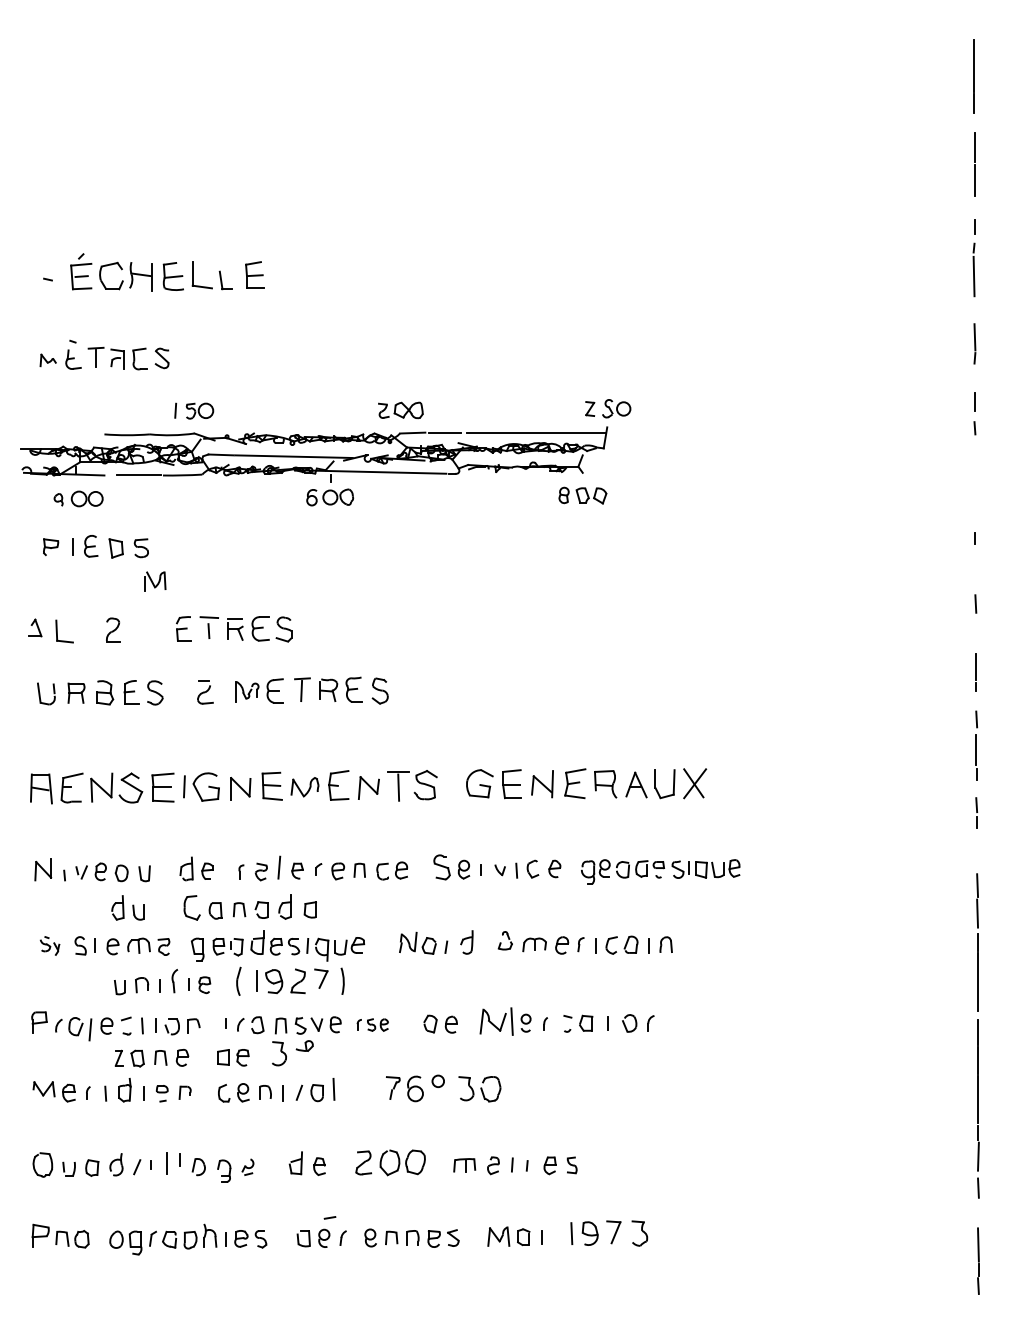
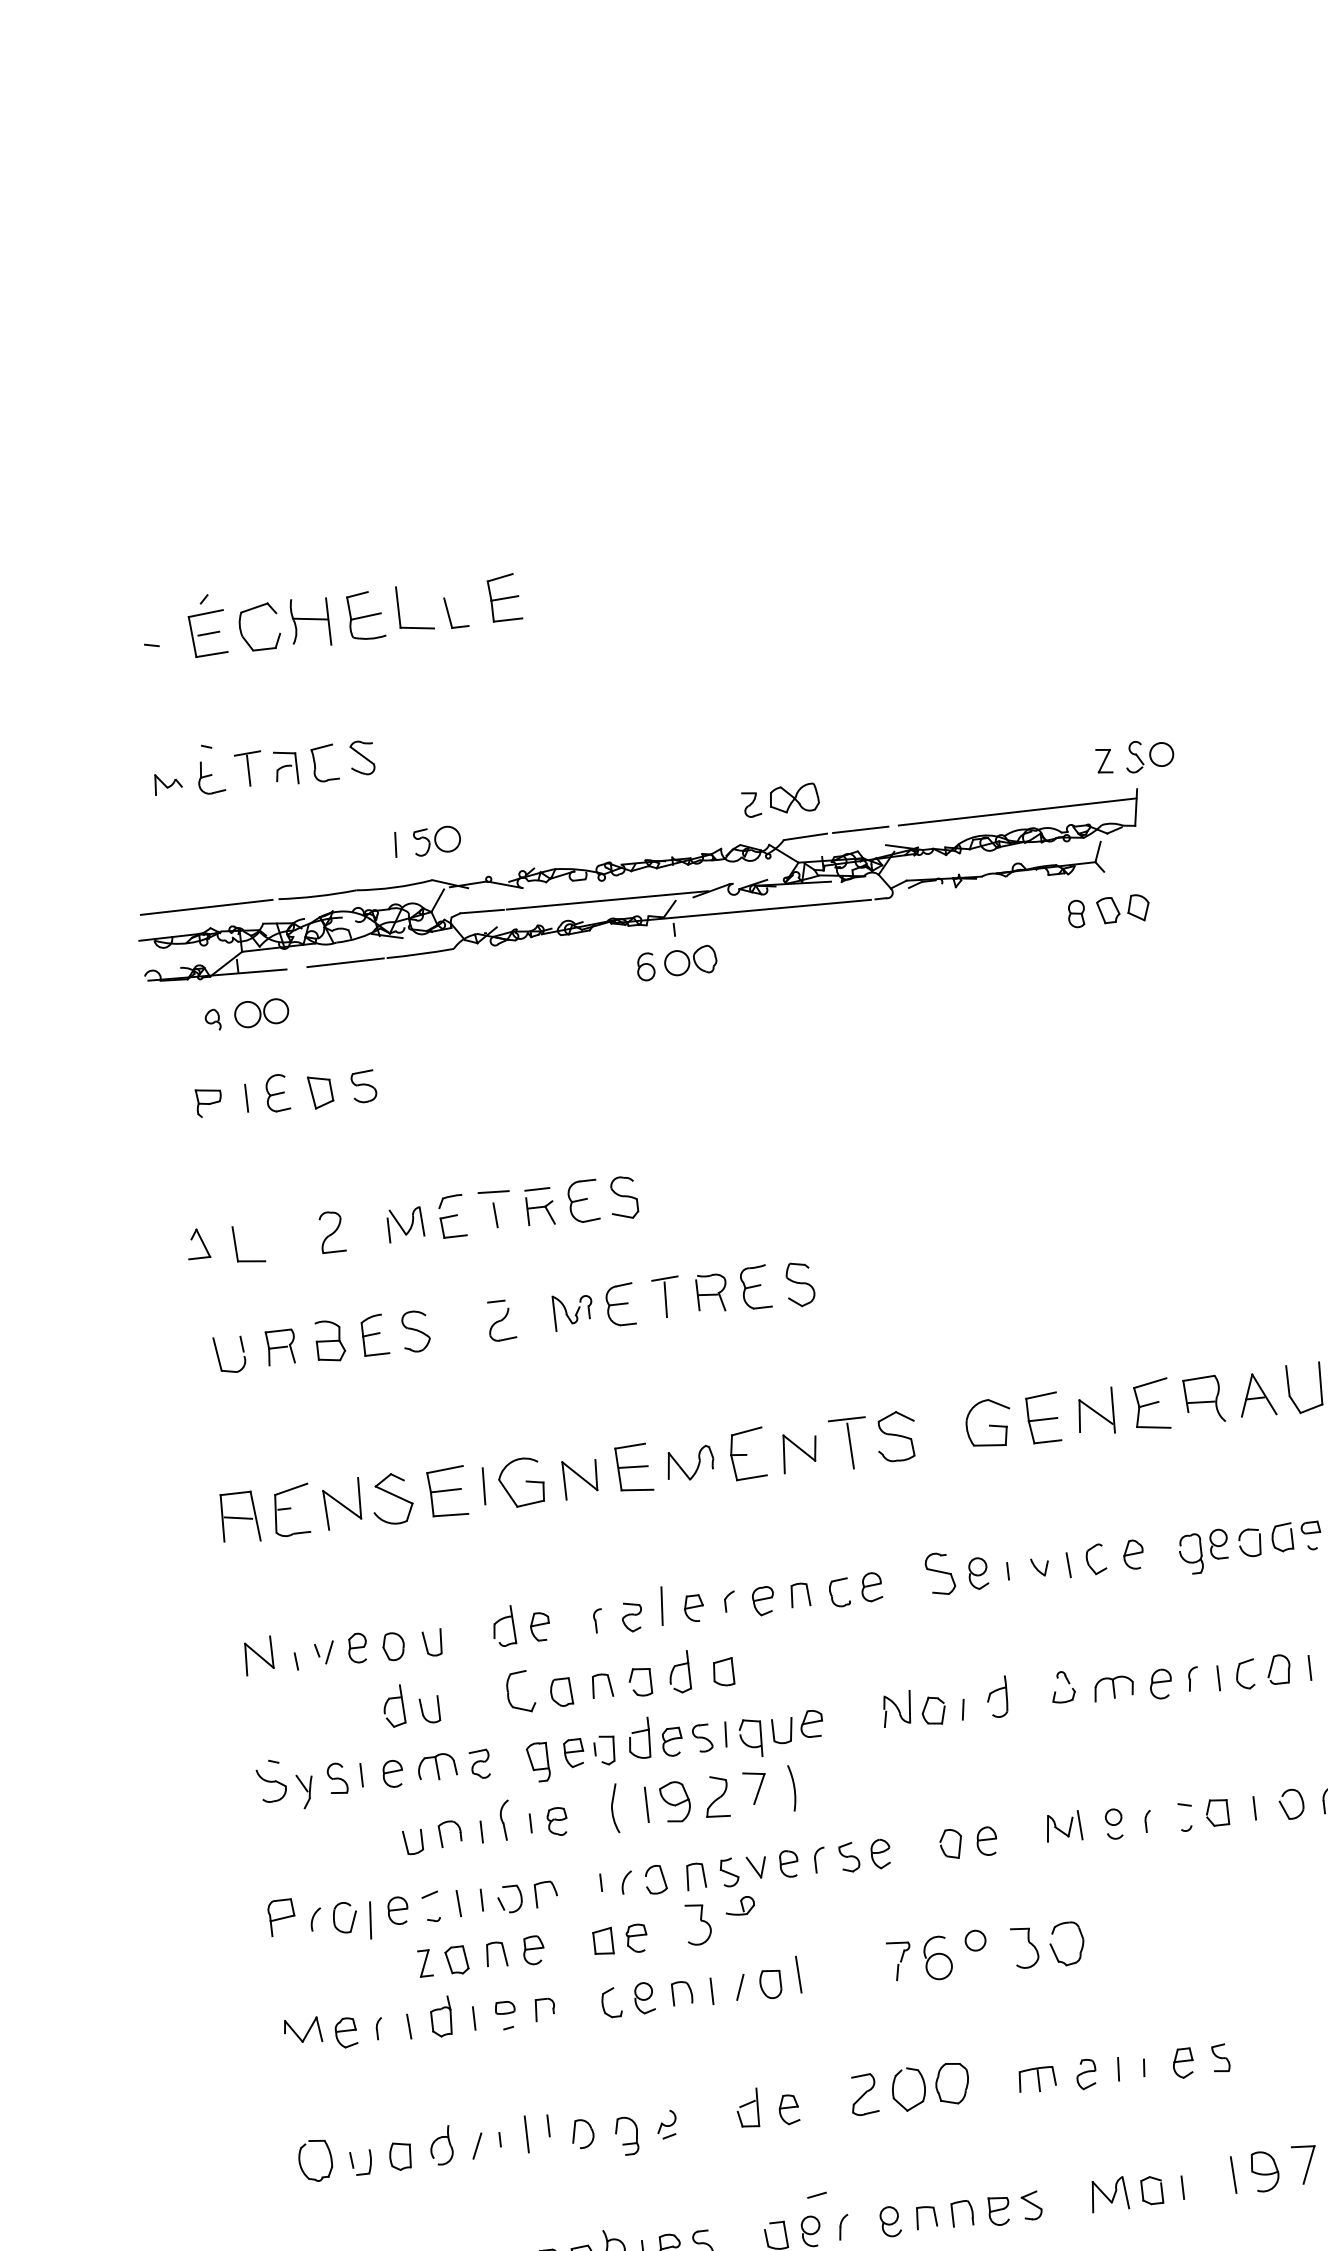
line: (61, 434) -> (205, 907), added
part: (155, 581) -> (405, 1224), moved
part: (49, 945) -> (284, 1784), size x1.67
part: (496, 1021) -> (1063, 1826), size x0.62
part: (372, 1024) -> (851, 1856), size x1.43

